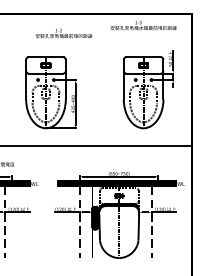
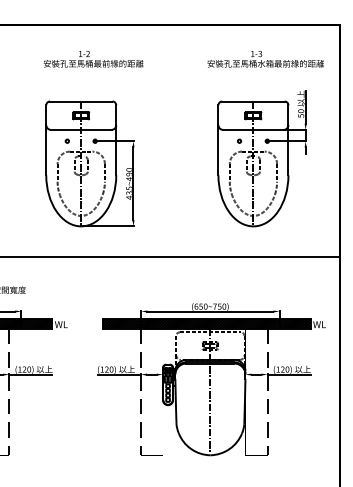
text: (143, 25) -> (265, 59), moved
text: (63, 33) -> (92, 59), moved

